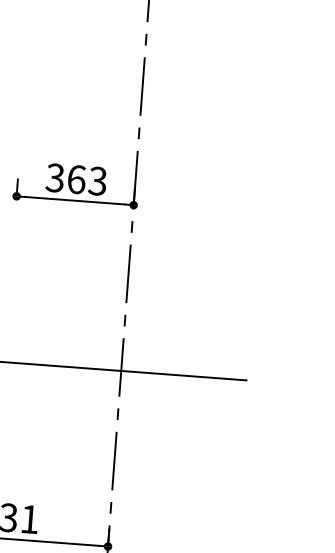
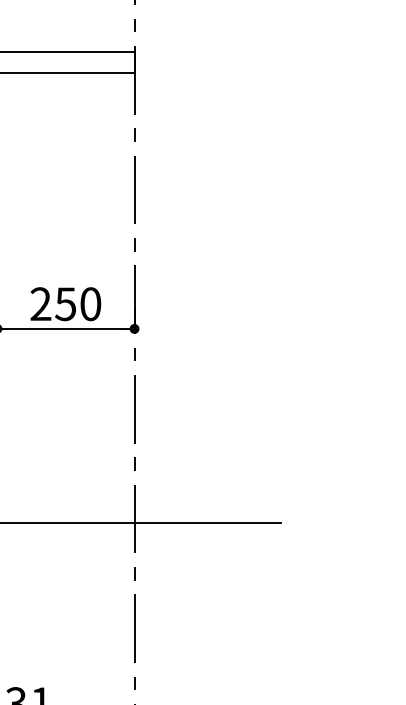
text: (76, 179) -> (65, 304), 363 -> 250

